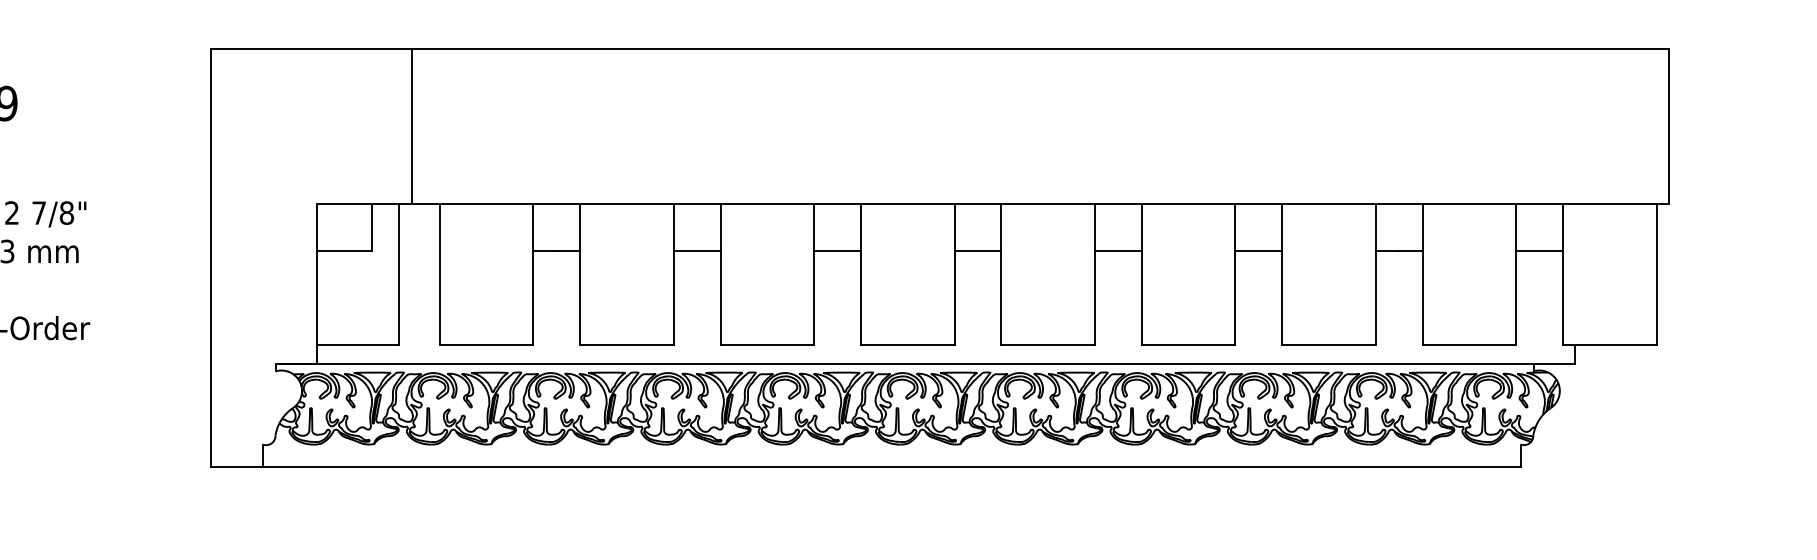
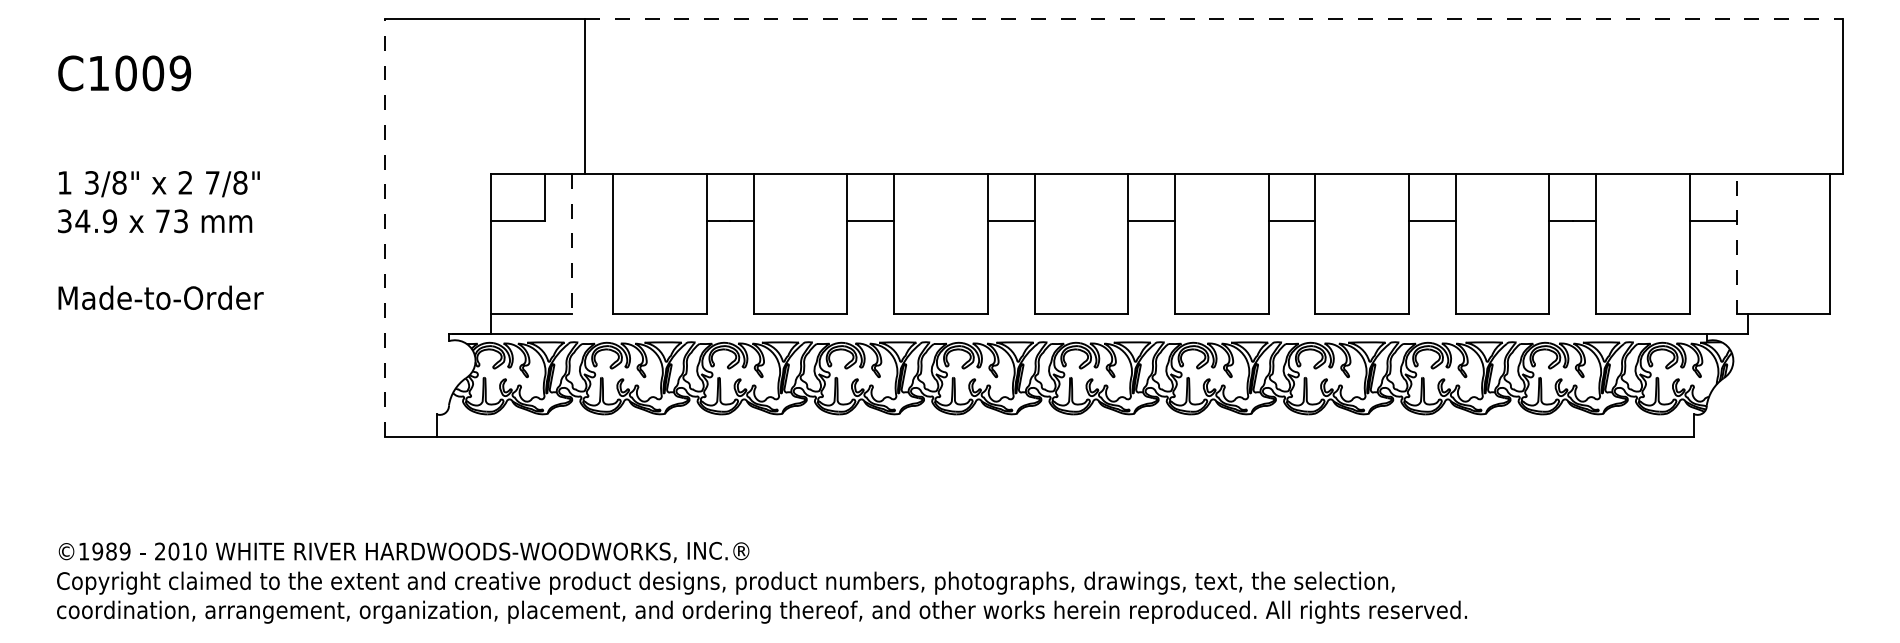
line: (1040, 49) -> (1214, 19), solid -> dashed
line: (210, 258) -> (384, 228), solid -> dashed
line: (1562, 273) -> (1736, 243), solid -> dashed
line: (398, 274) -> (572, 244), solid -> dashed

